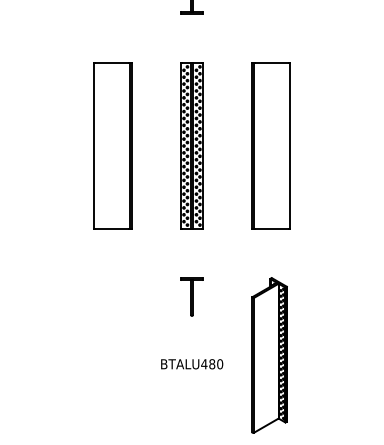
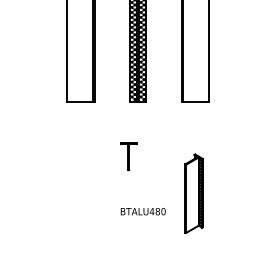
part: (191, 296) -> (128, 156), moved
part: (269, 355) -> (194, 193), size x0.7
text: (192, 364) -> (143, 211), moved

